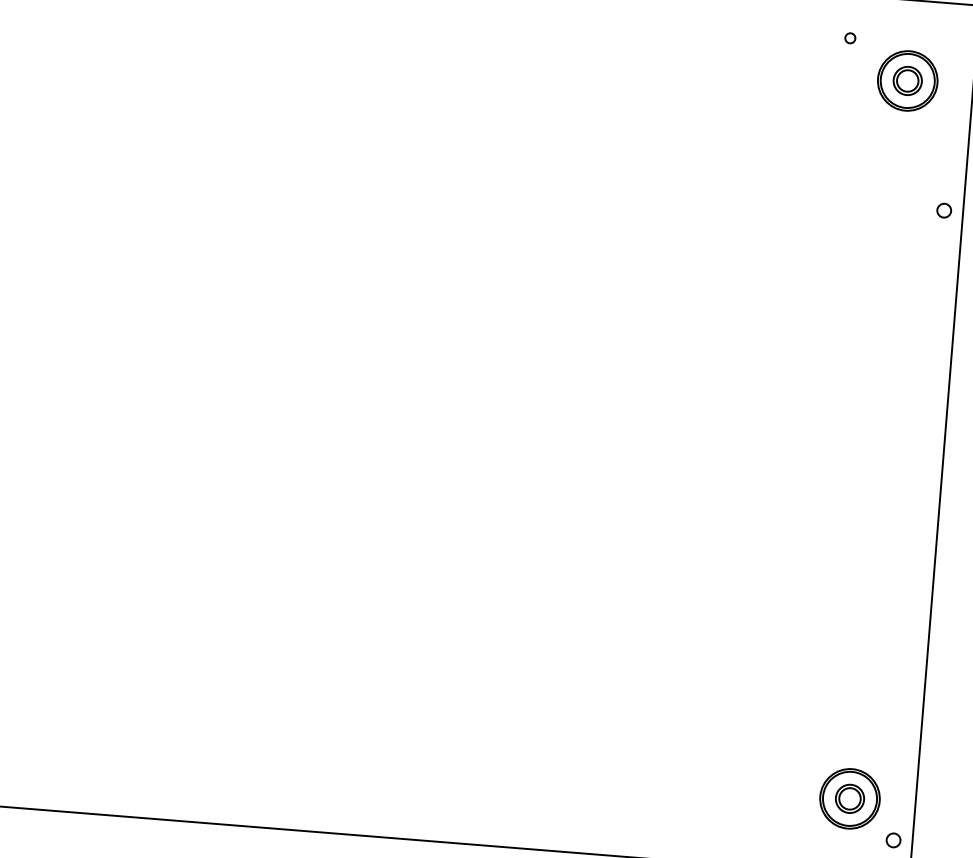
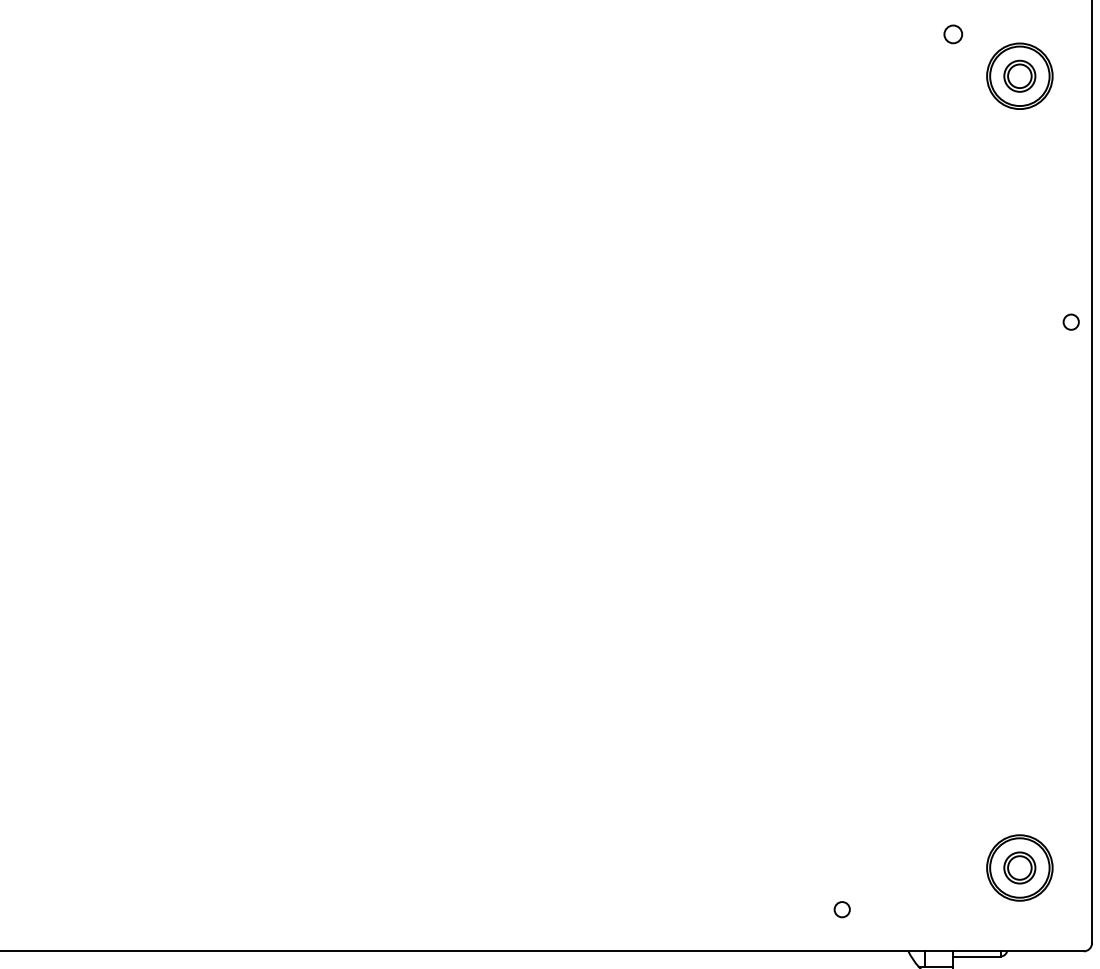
circle: (849, 38) -> (952, 34), size x1.6
circle: (943, 209) -> (1070, 321), moved
circle: (892, 840) -> (841, 909), moved

